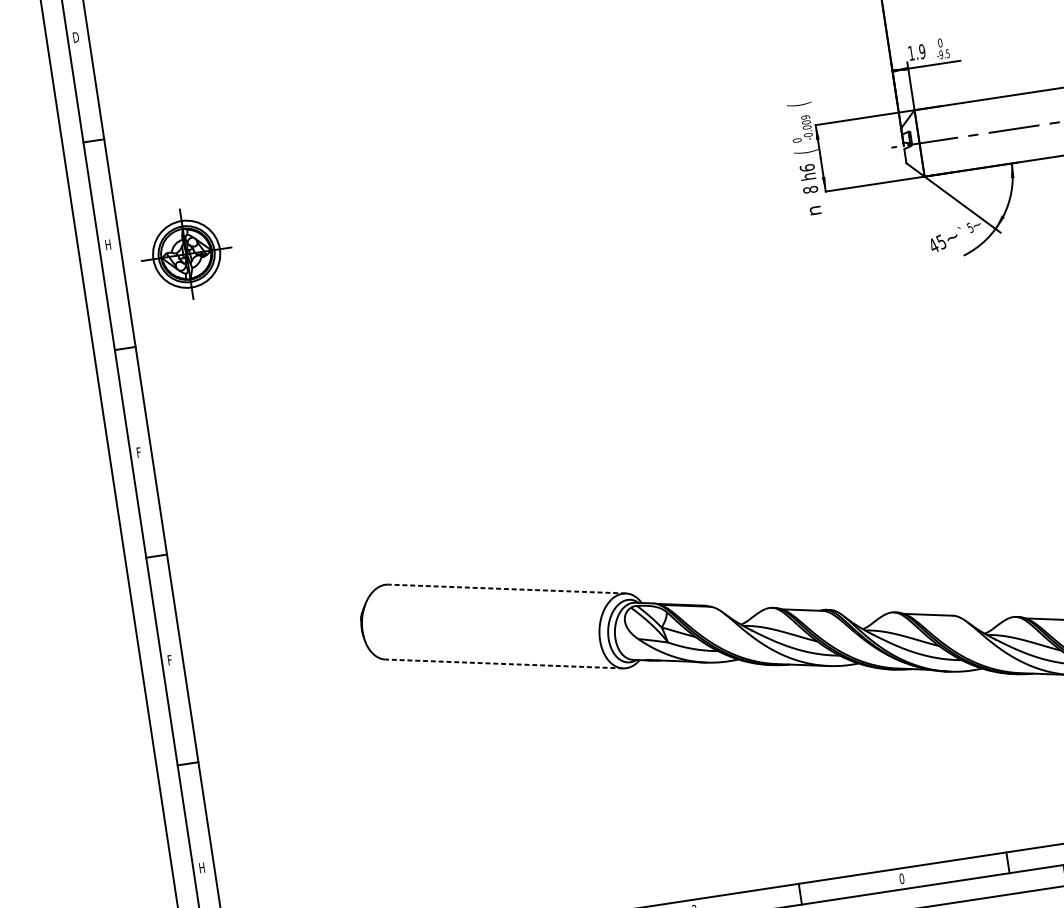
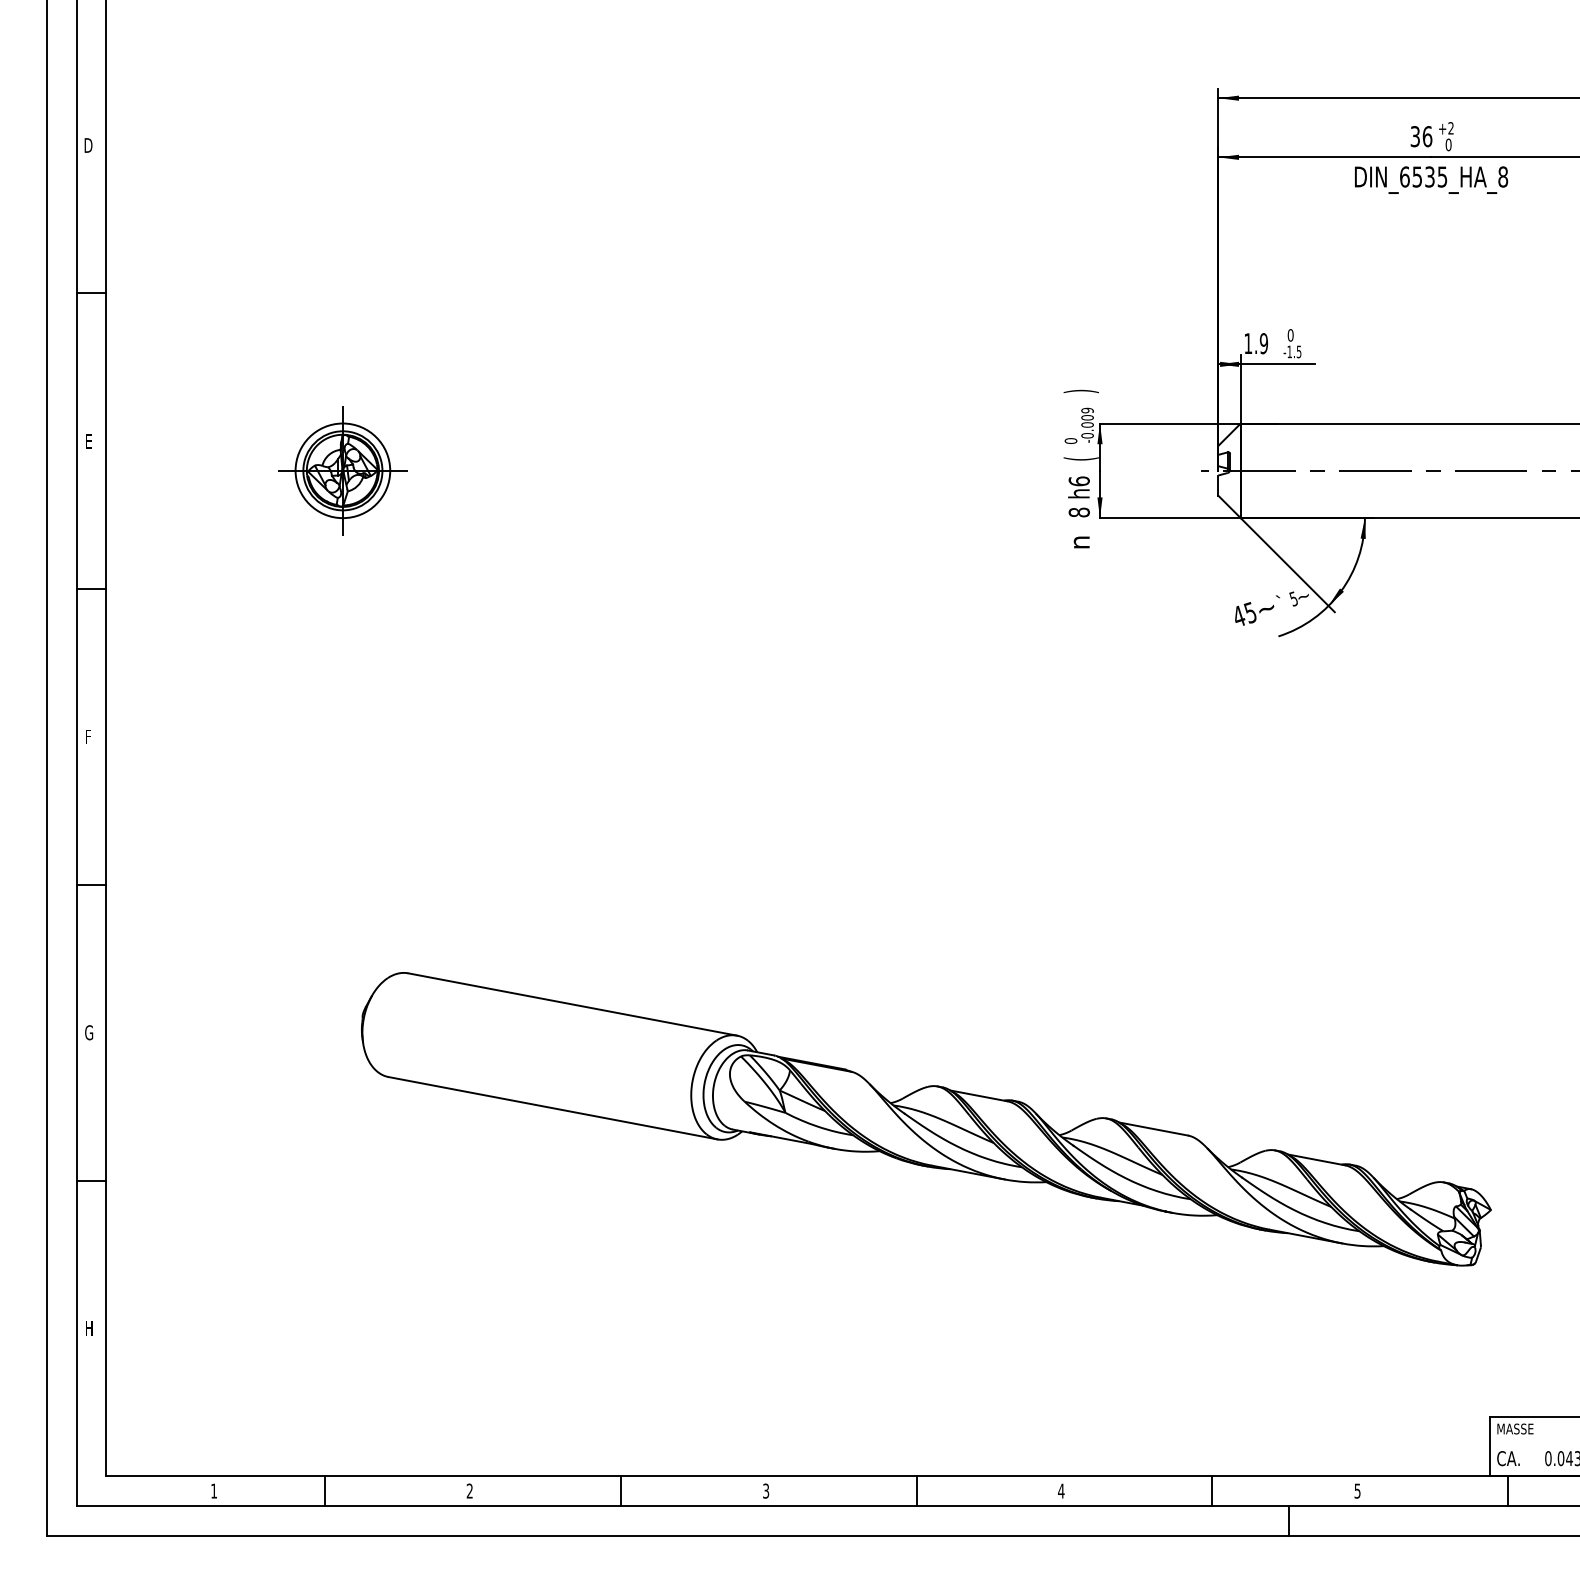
text: (941, 54) -> (1289, 351), -9.5 -> -1.5
text: (798, 104) -> (1080, 391), ( -> )
text: (108, 245) -> (89, 441), H -> E
part: (186, 254) -> (342, 470), moved
line: (507, 589) -> (572, 1004), dashed -> solid
text: (170, 660) -> (89, 1032), F -> G
line: (504, 664) -> (552, 1108), dashed -> solid
text: (901, 878) -> (1061, 1490), 0 -> 4

